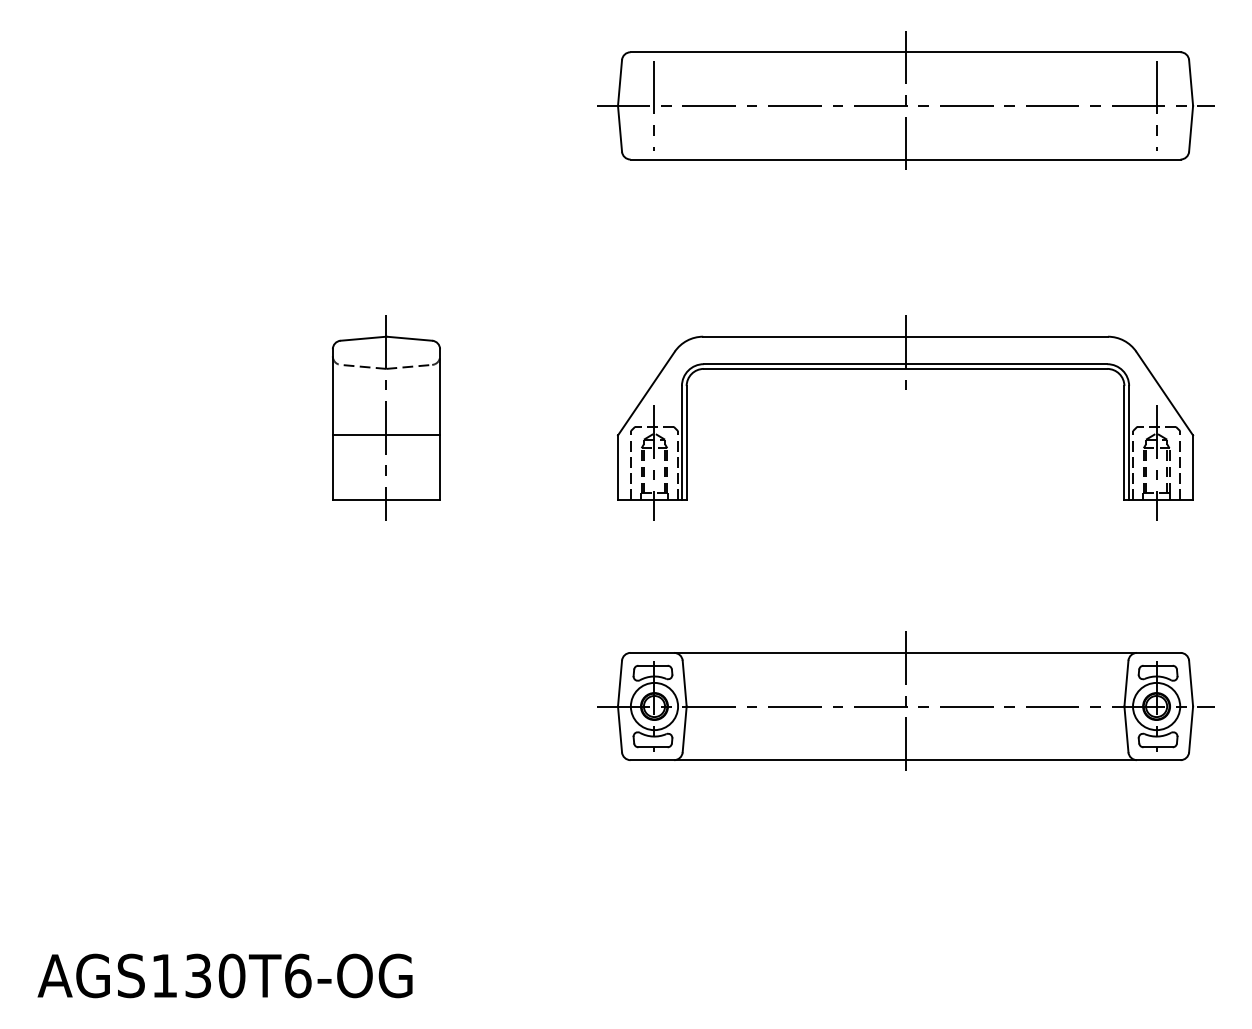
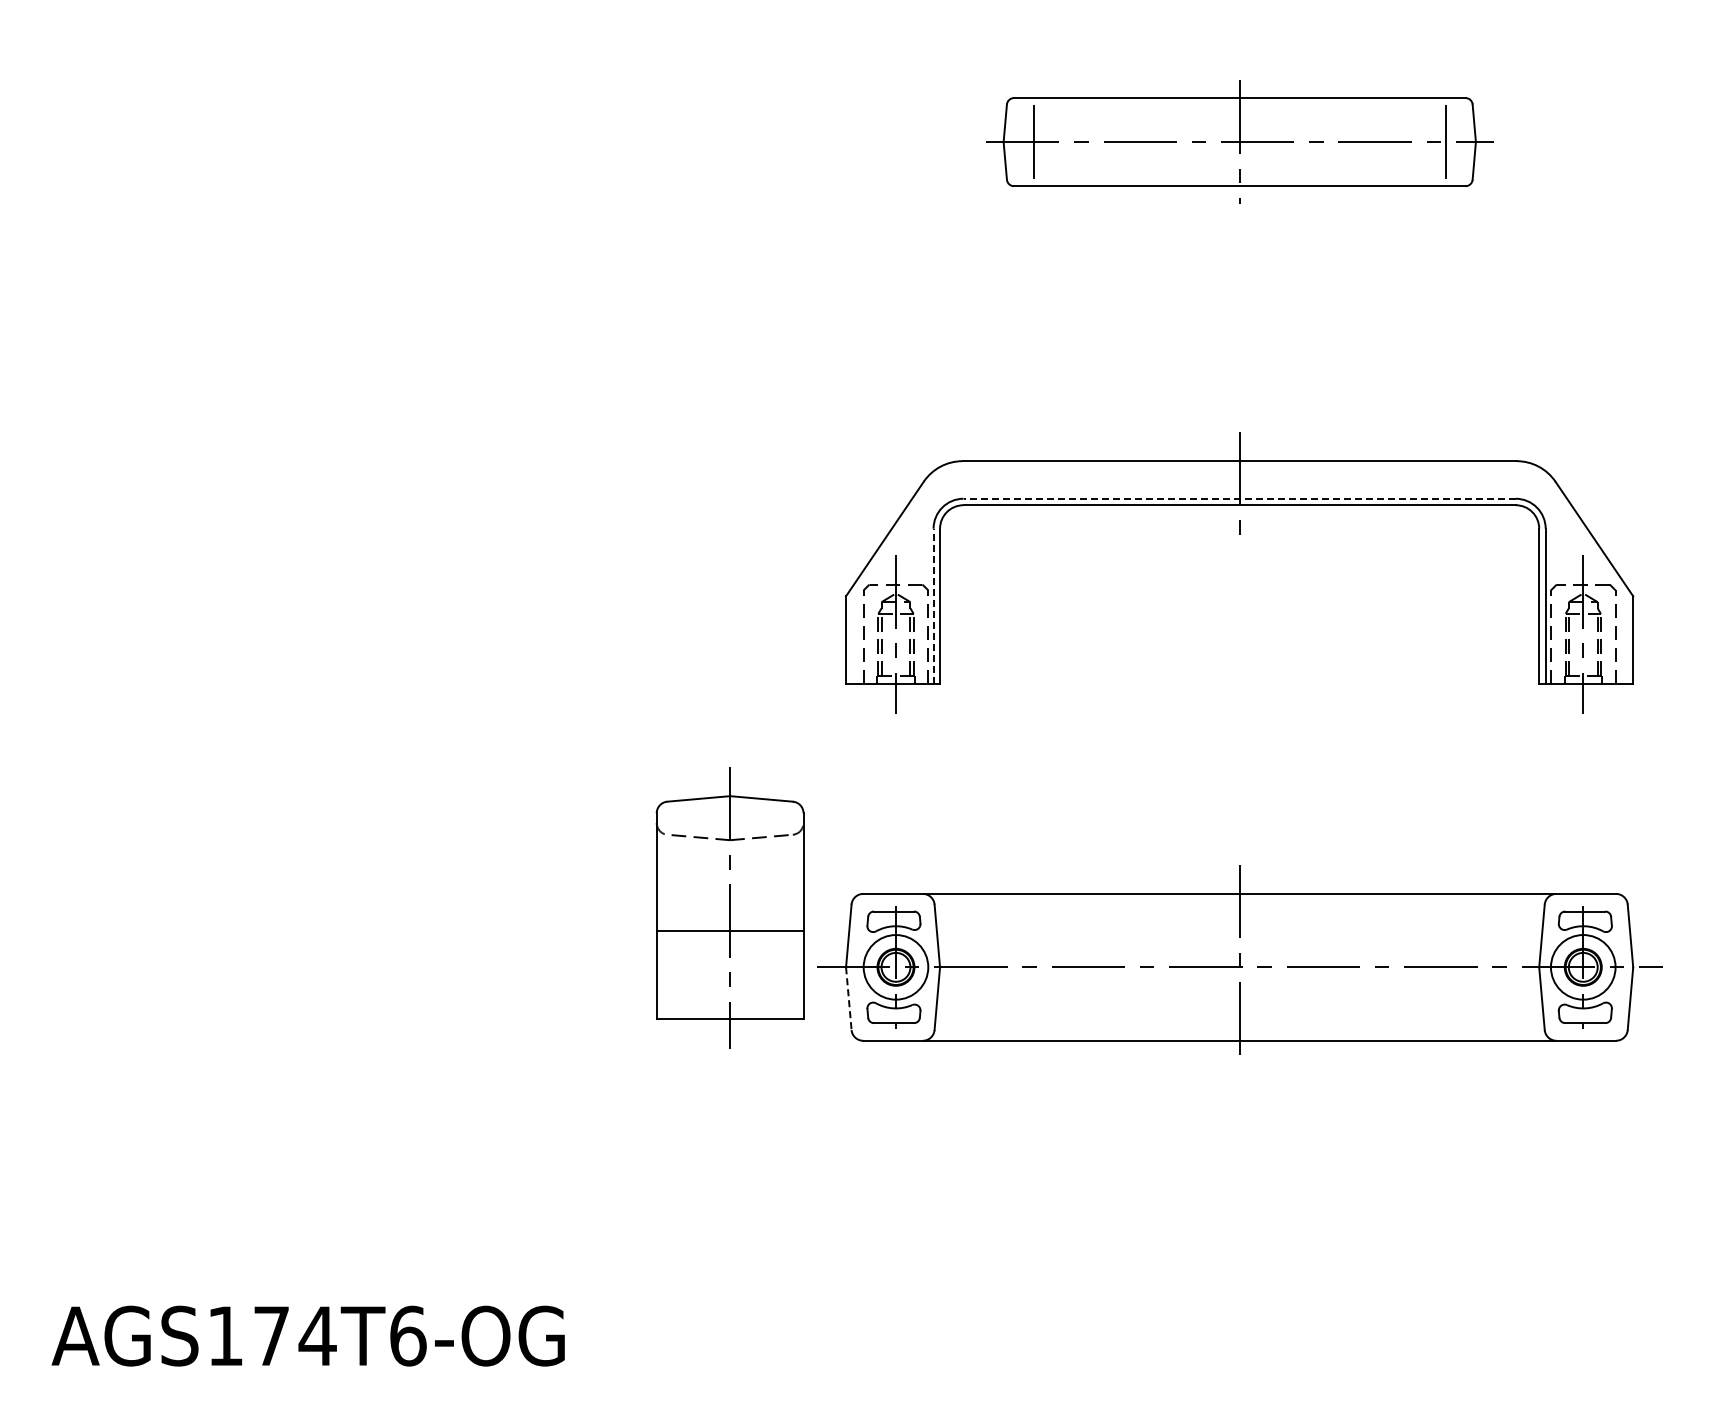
part: (905, 100) -> (1239, 137), size x0.6
line: (905, 363) -> (1239, 498), solid -> dashed
part: (385, 418) -> (729, 907), moved
line: (681, 442) -> (933, 606), solid -> dashed
line: (619, 730) -> (848, 999), solid -> dashed
text: (215, 975) -> (295, 1335), AGS130T6-OG -> AGS174T6-OG

